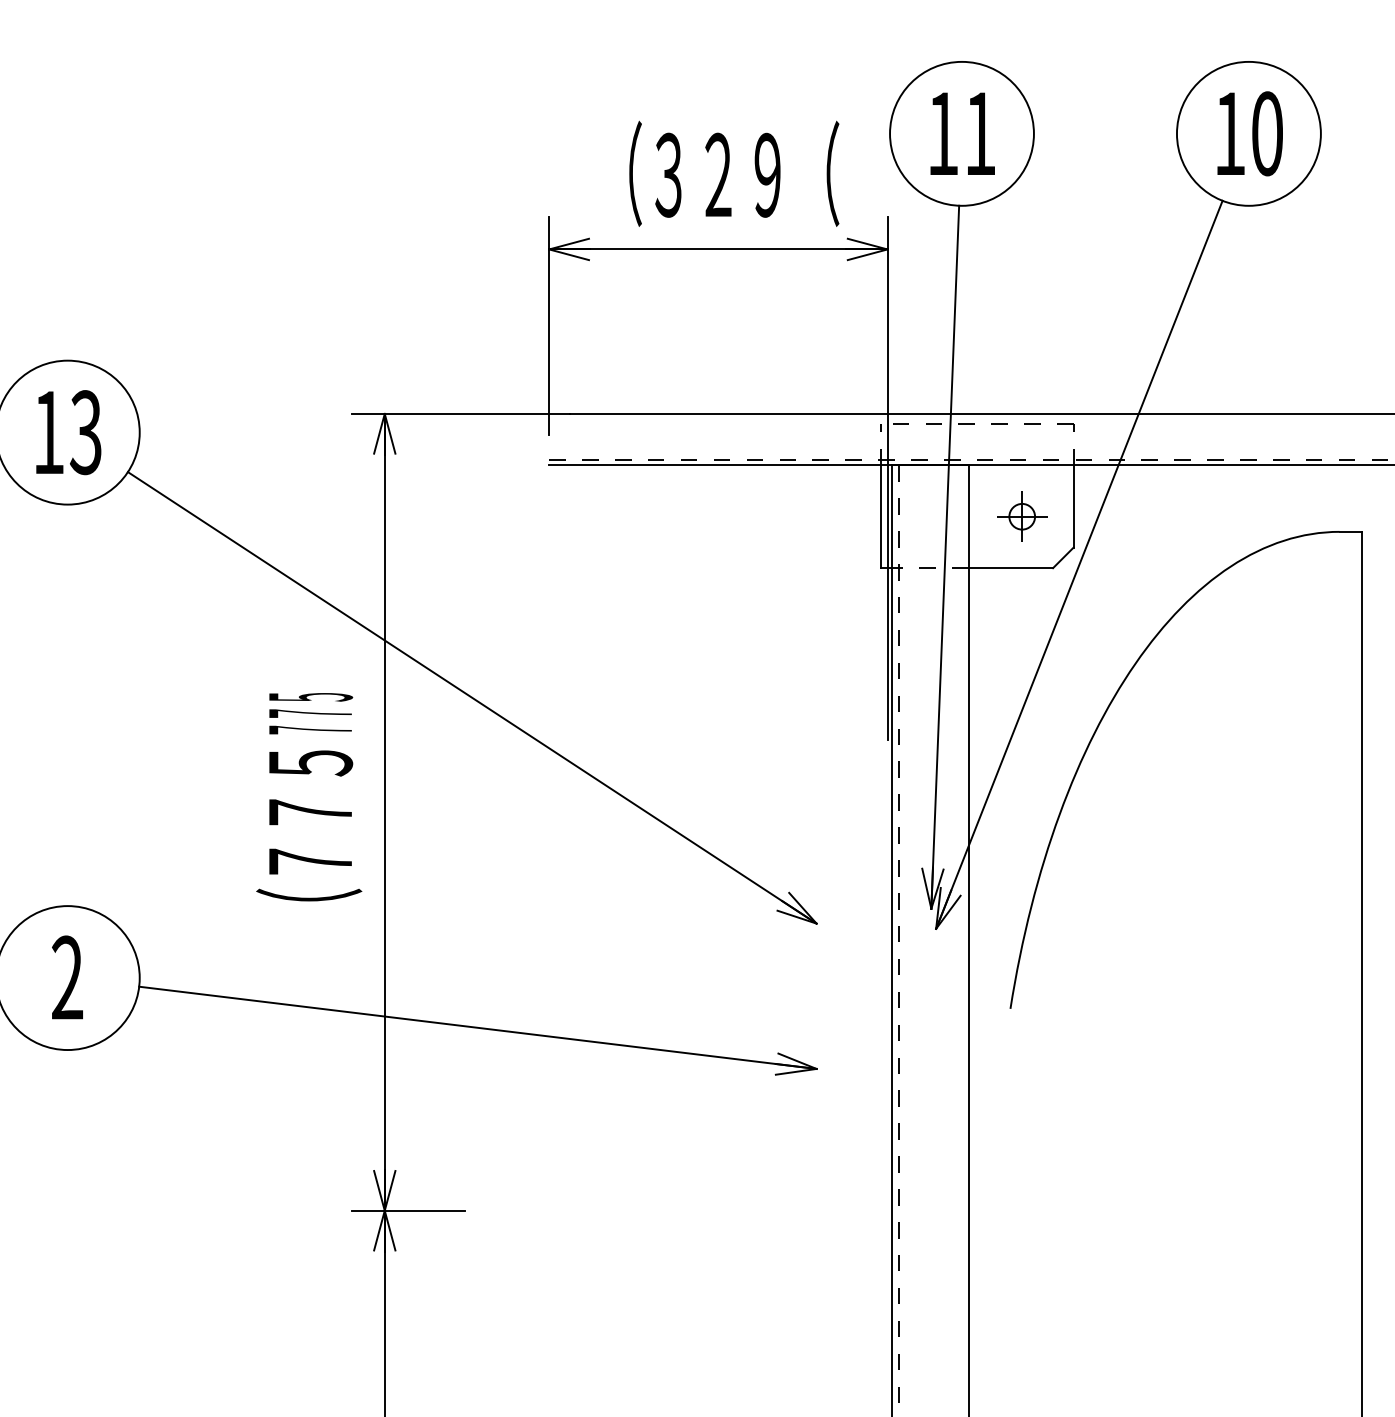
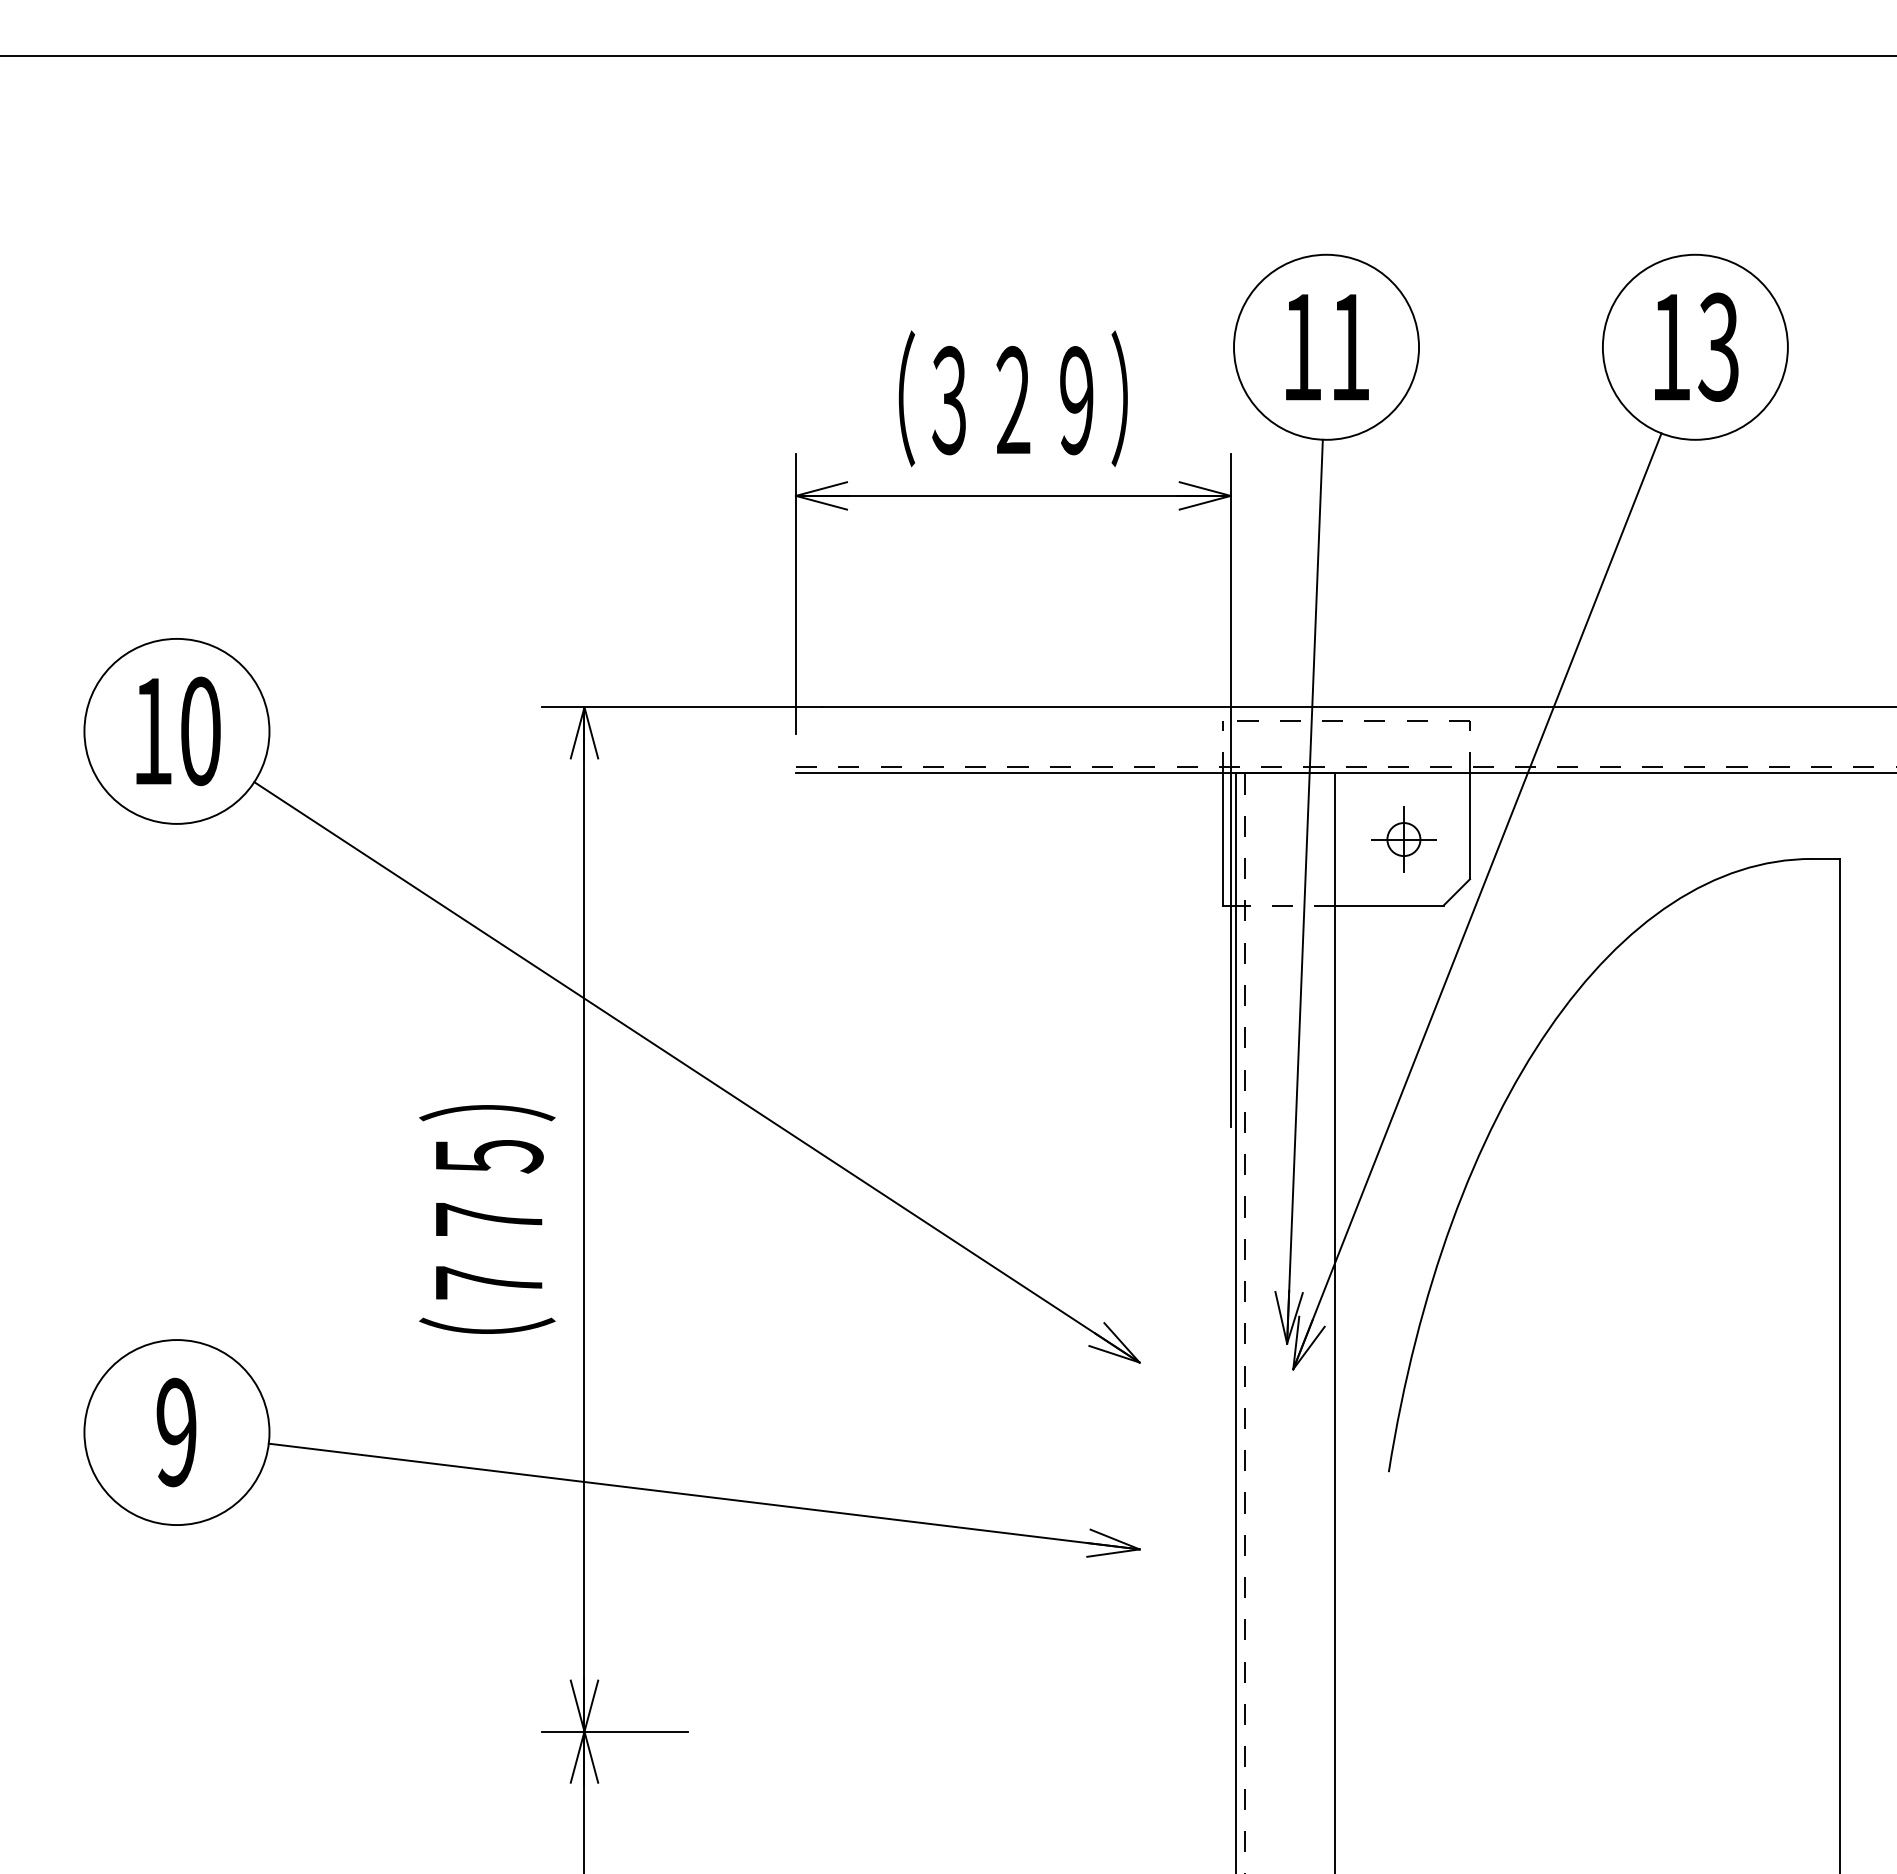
text: (1266, 133) -> (1718, 346), 10 -> 13
text: (816, 173) -> (1139, 398), （ -> ）
text: (85, 432) -> (199, 731), 13 -> 10
text: (309, 714) -> (487, 1093), ７７５ -> ）
text: (67, 978) -> (176, 1432), 2 -> 9

